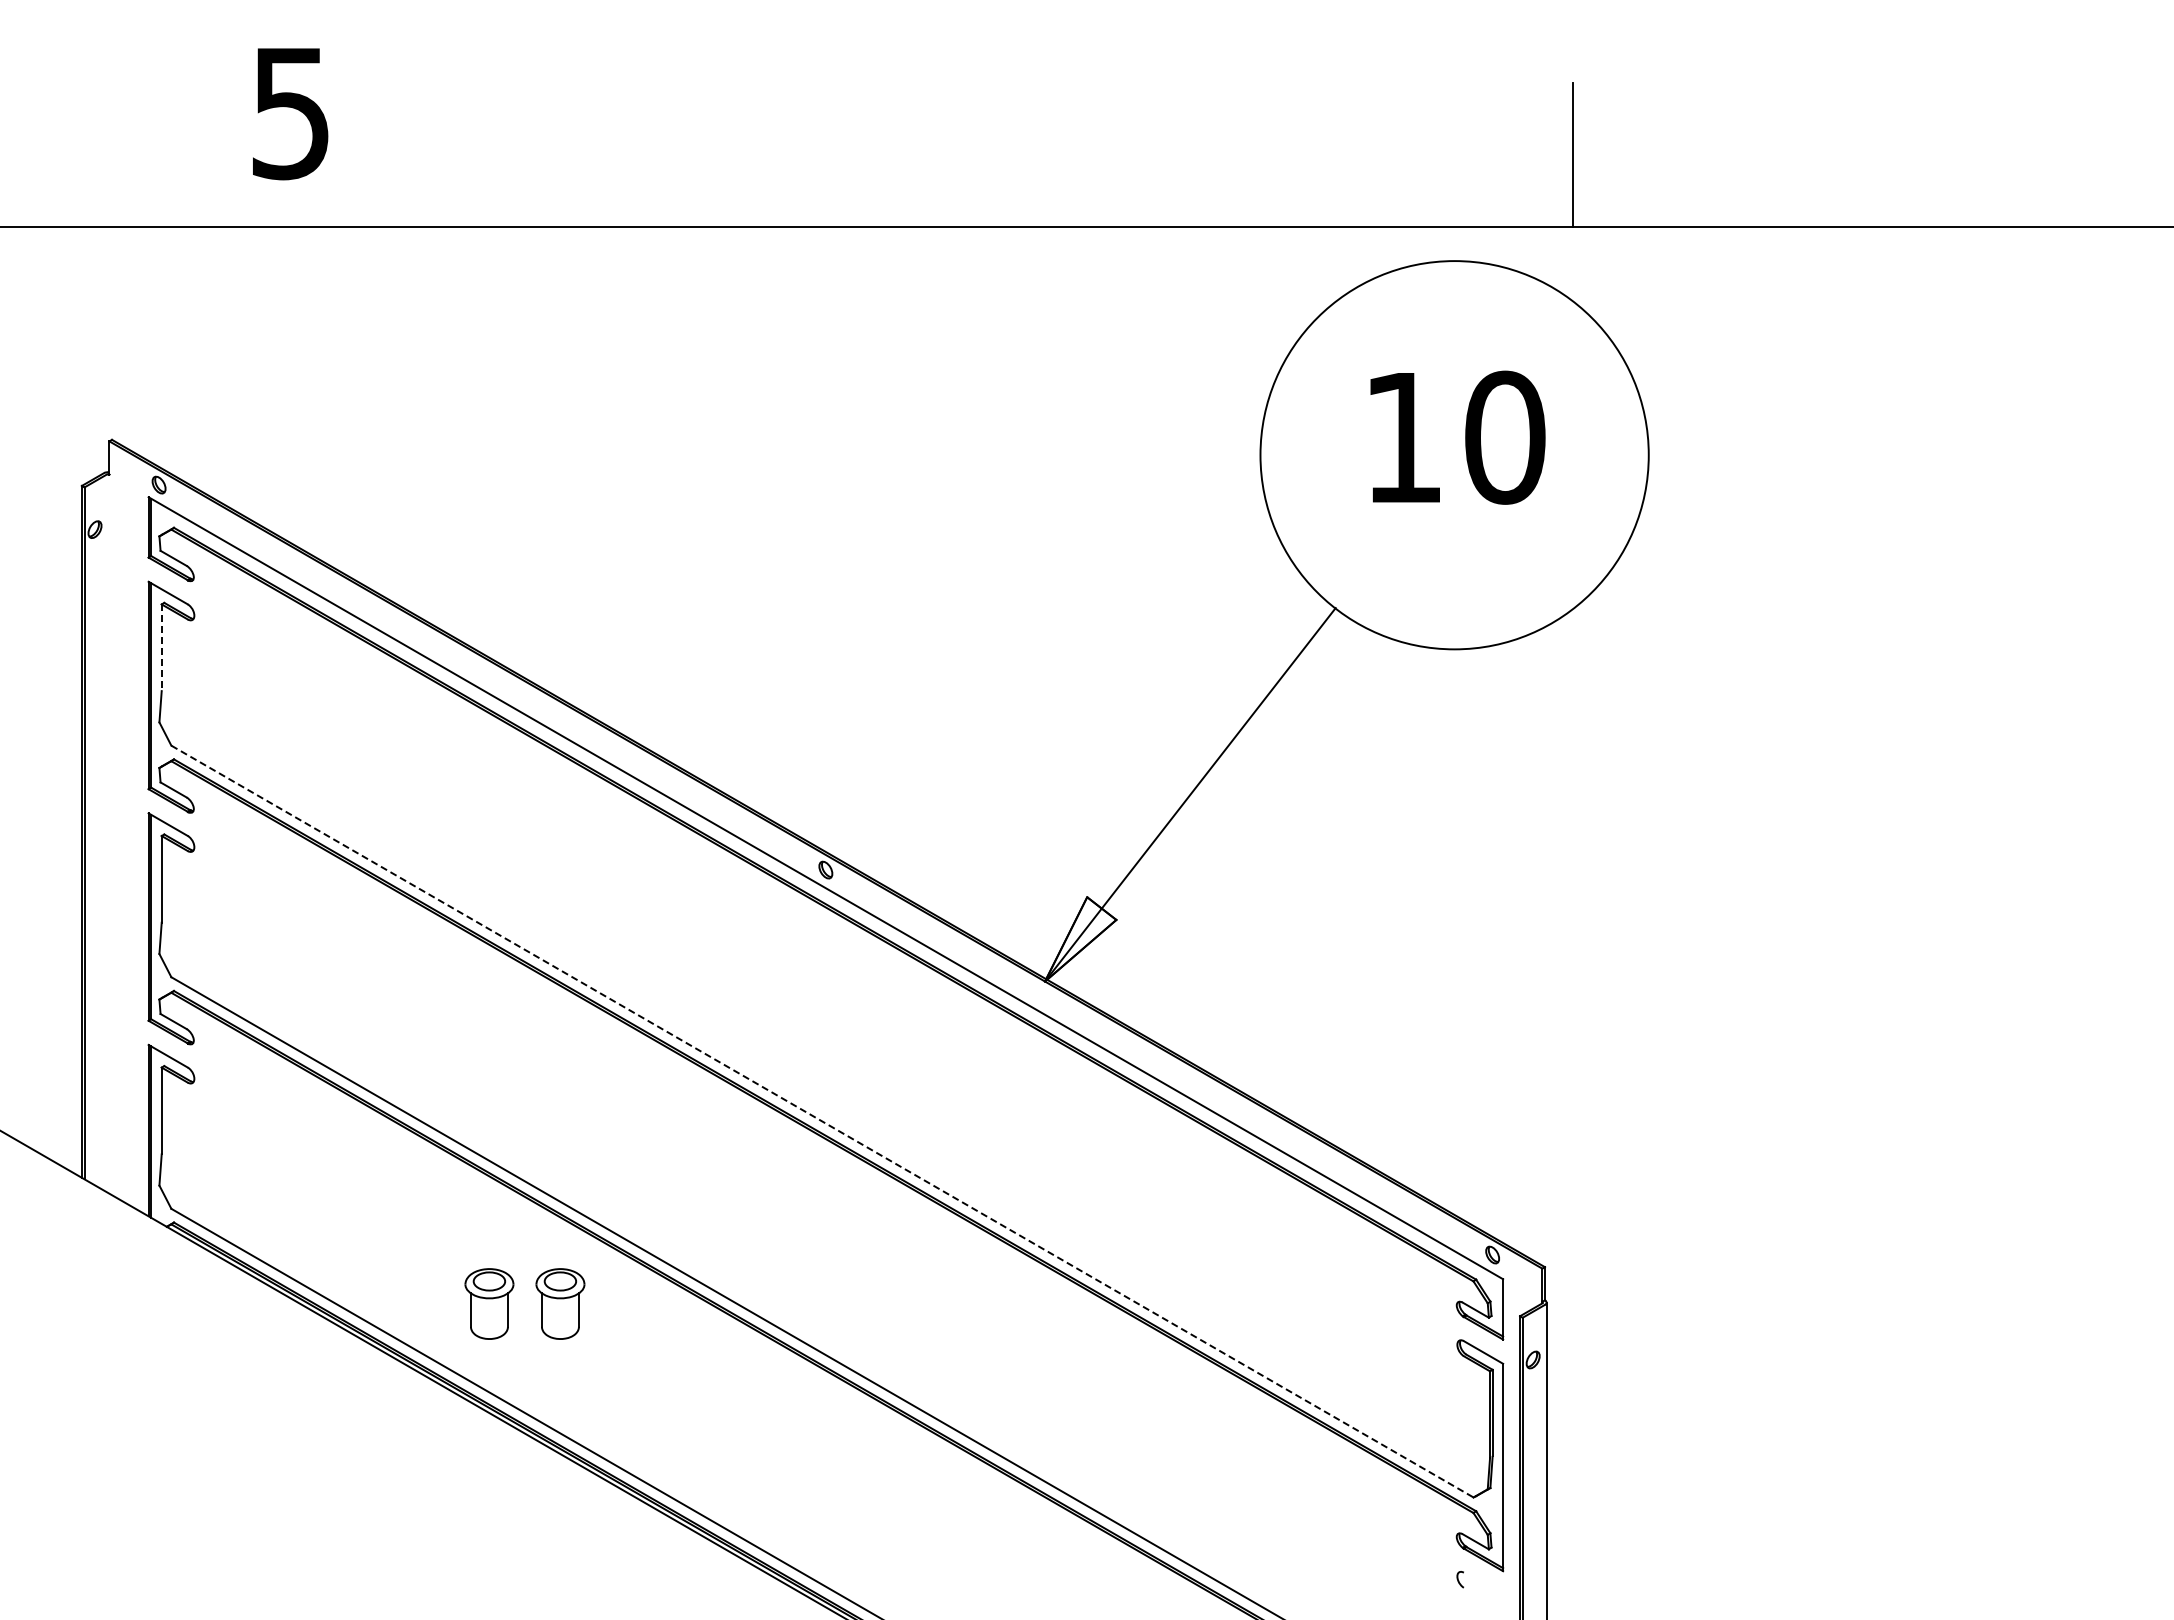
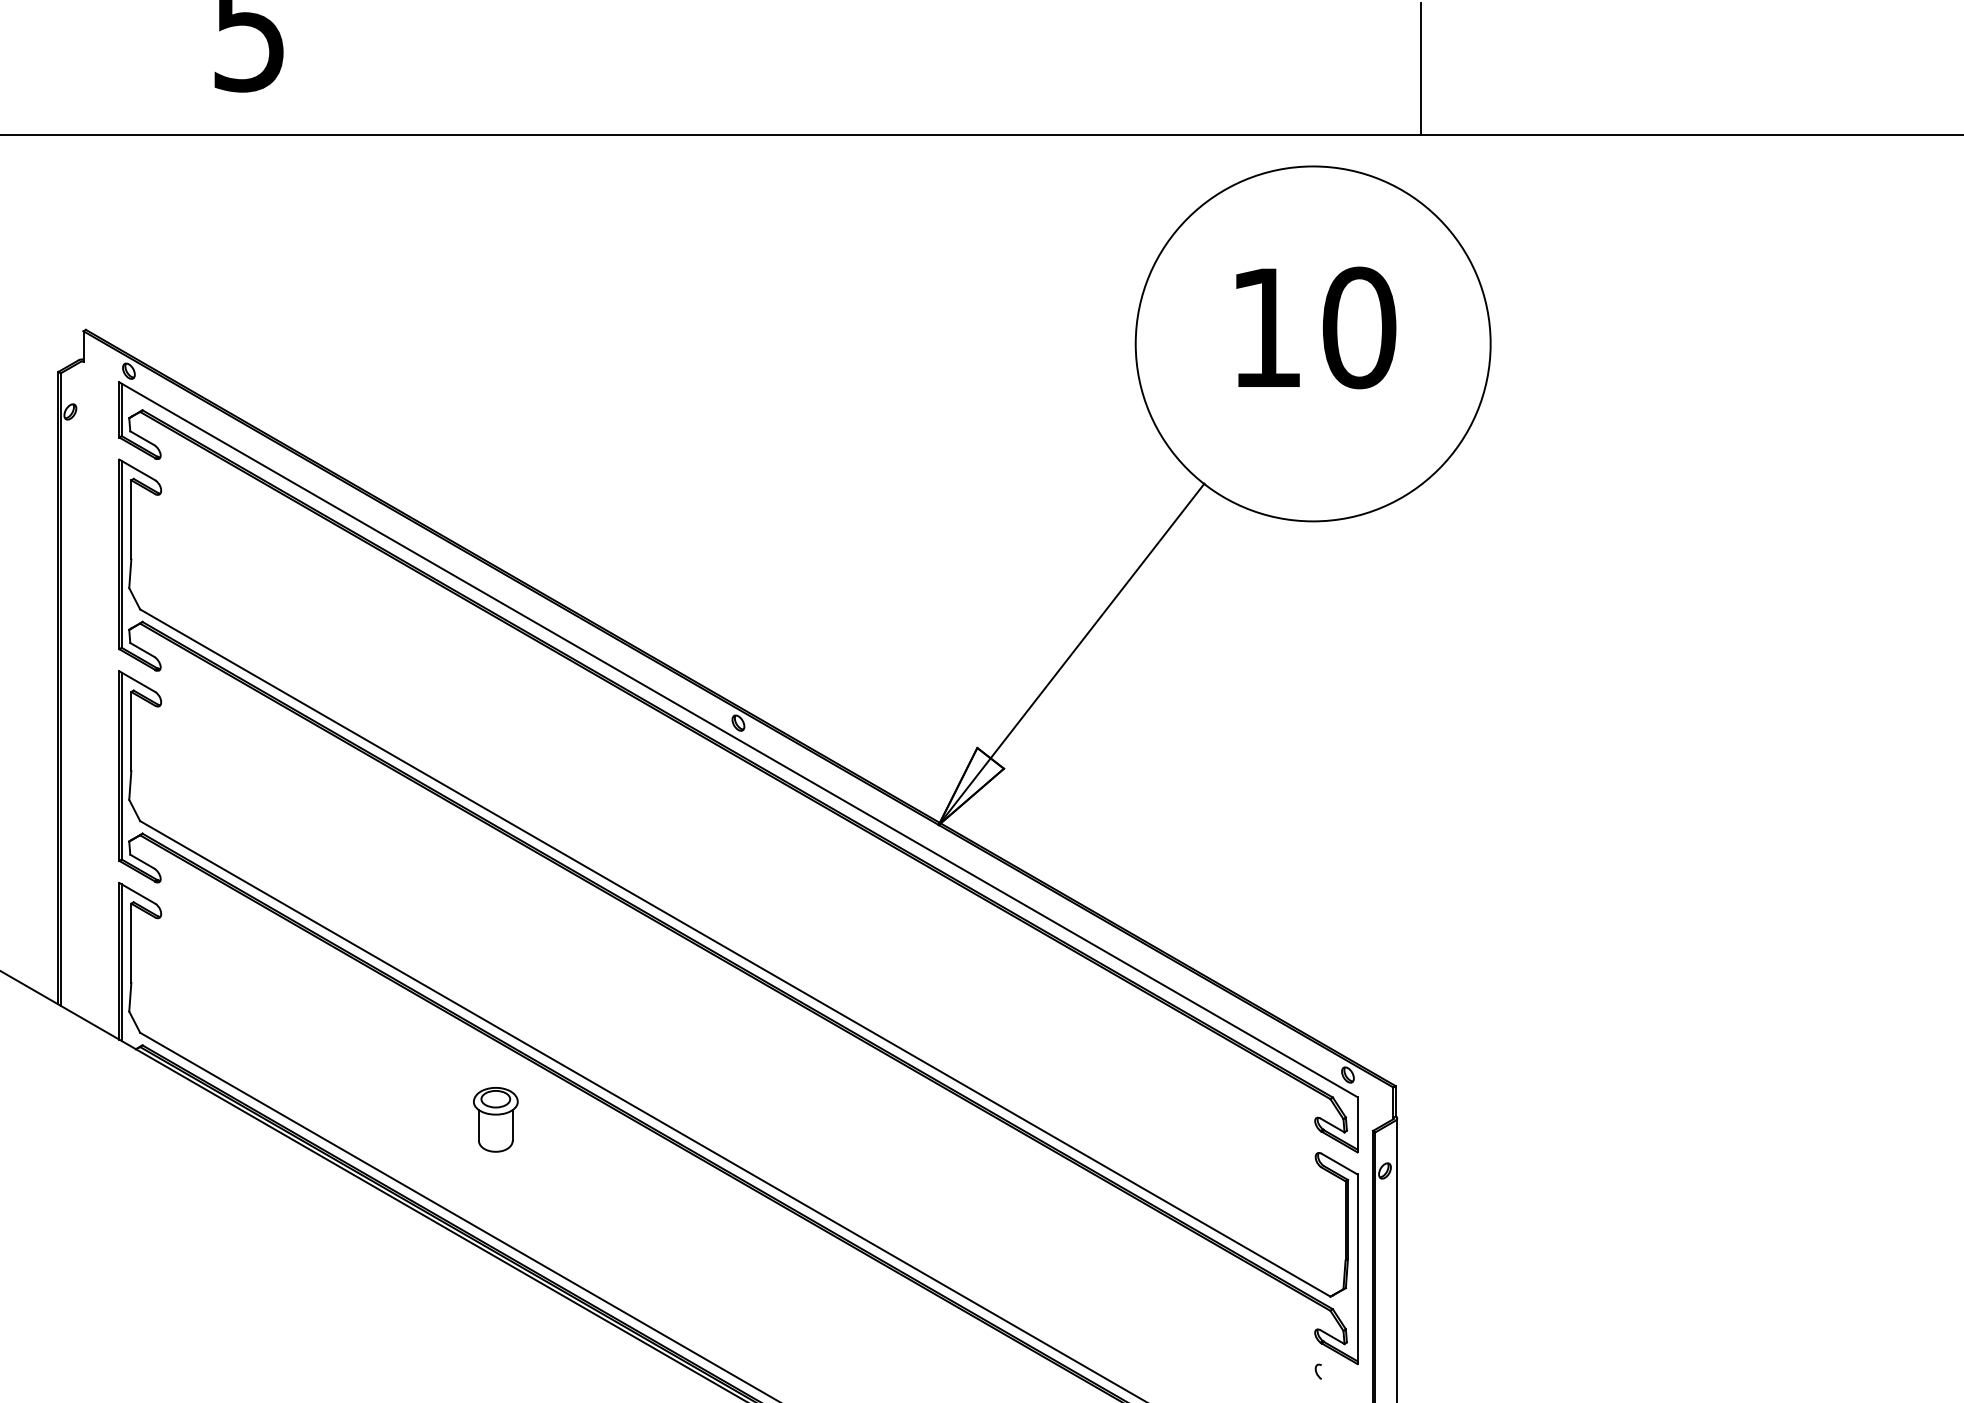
line: (161, 648) -> (131, 520), dashed -> solid
line: (822, 1121) -> (735, 952), dashed -> solid
part: (489, 1303) -> (430, 1119), removed

